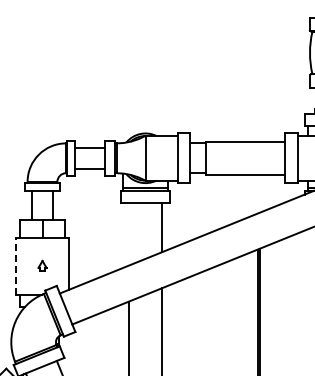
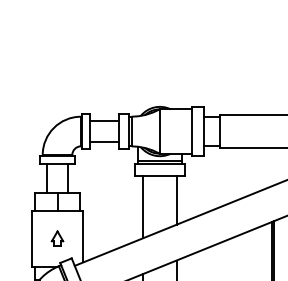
line: (128, 234) -> (142, 207), added
part: (42, 265) -> (57, 238), size x1.43
line: (16, 266) -> (31, 239), dashed -> solid

